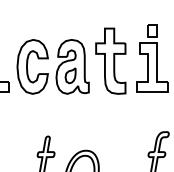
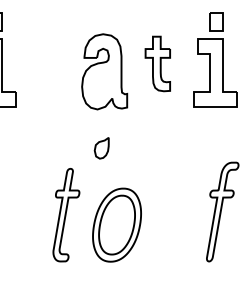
part: (110, 60) -> (157, 63), size x0.6
part: (28, 64) -> (42, 68), removed
part: (70, 75) -> (101, 148), moved

